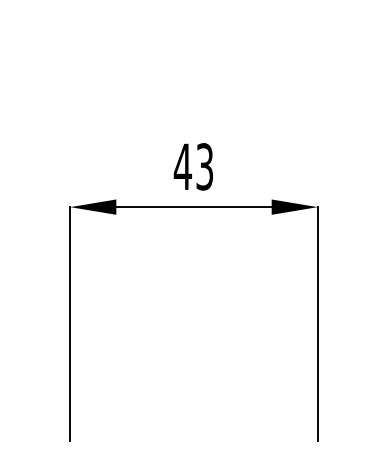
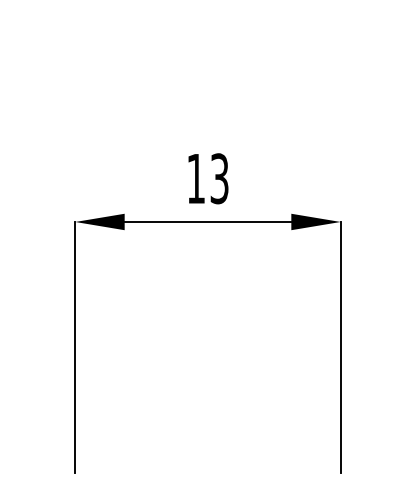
text: (182, 166) -> (195, 178), 43 -> 13

